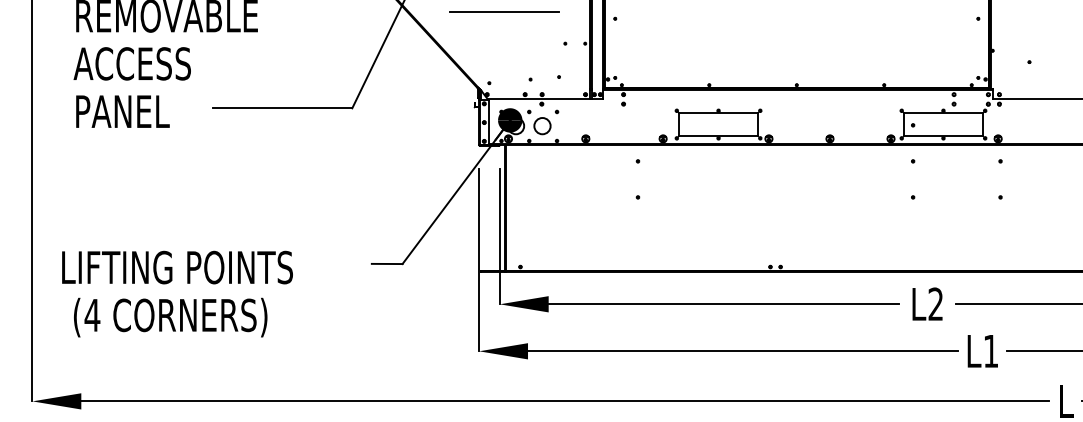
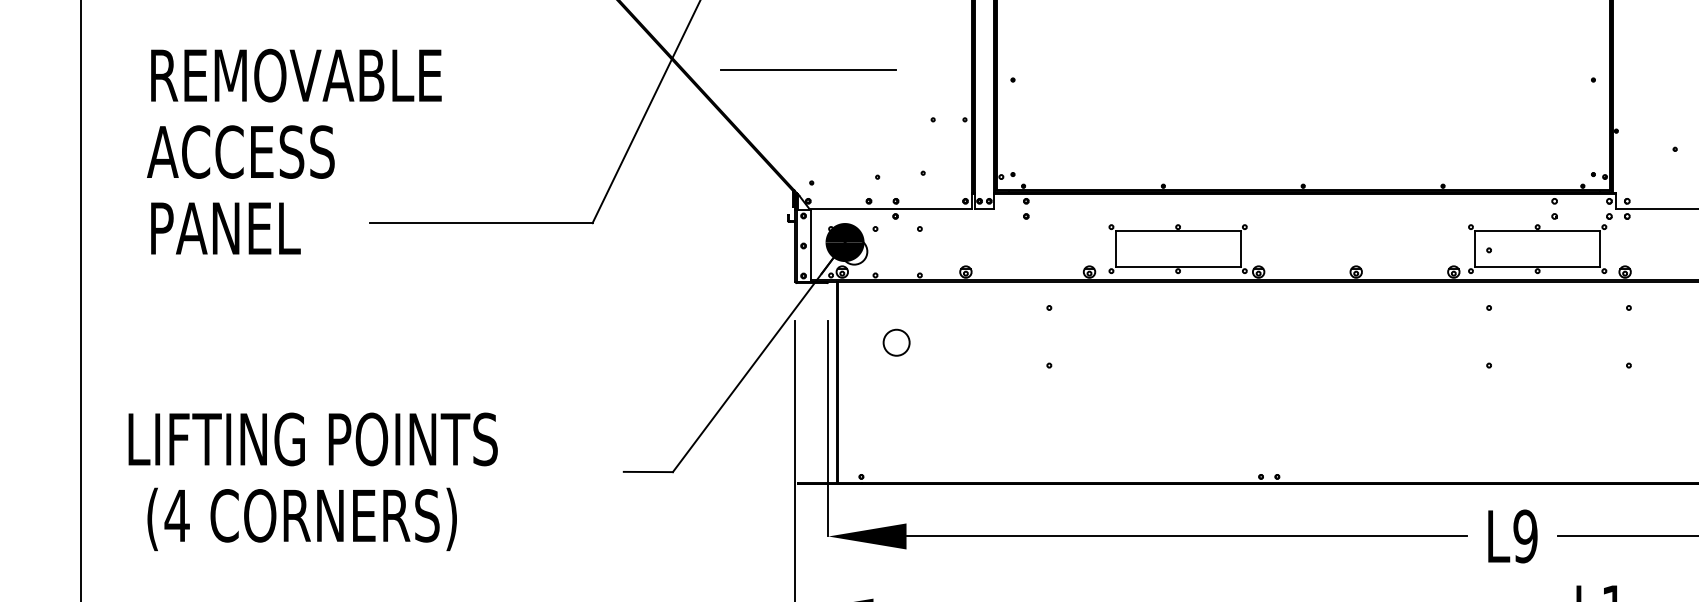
line: (504, 11) -> (808, 68), moved
circle: (542, 126) -> (896, 343), moved
text: (177, 293) -> (313, 480), moved
text: (935, 304) -> (1524, 536), L2 -> L9

